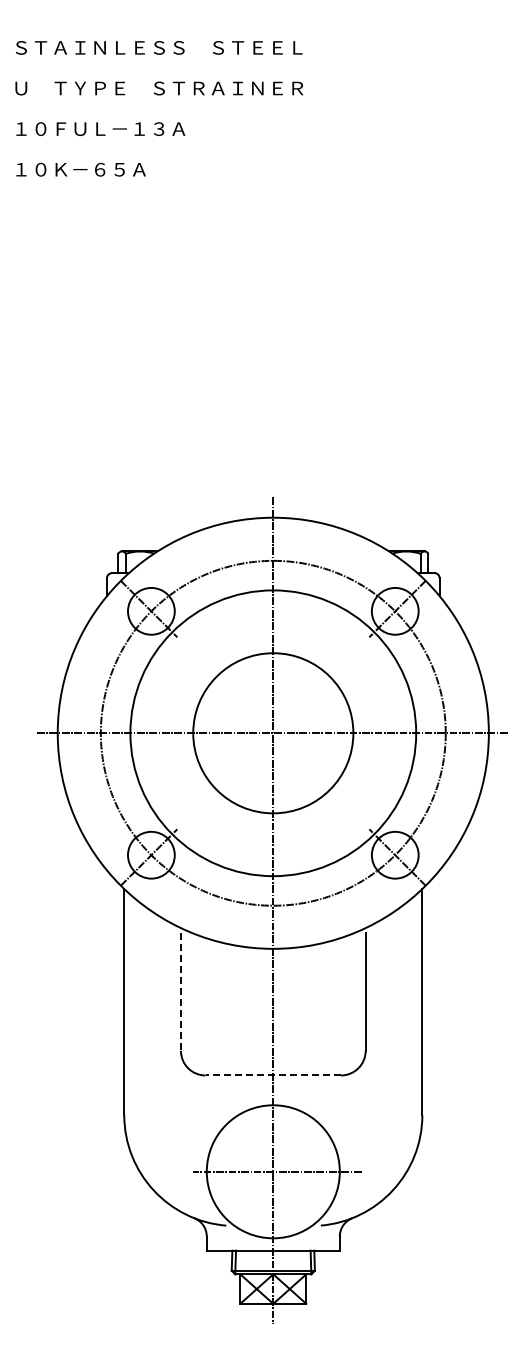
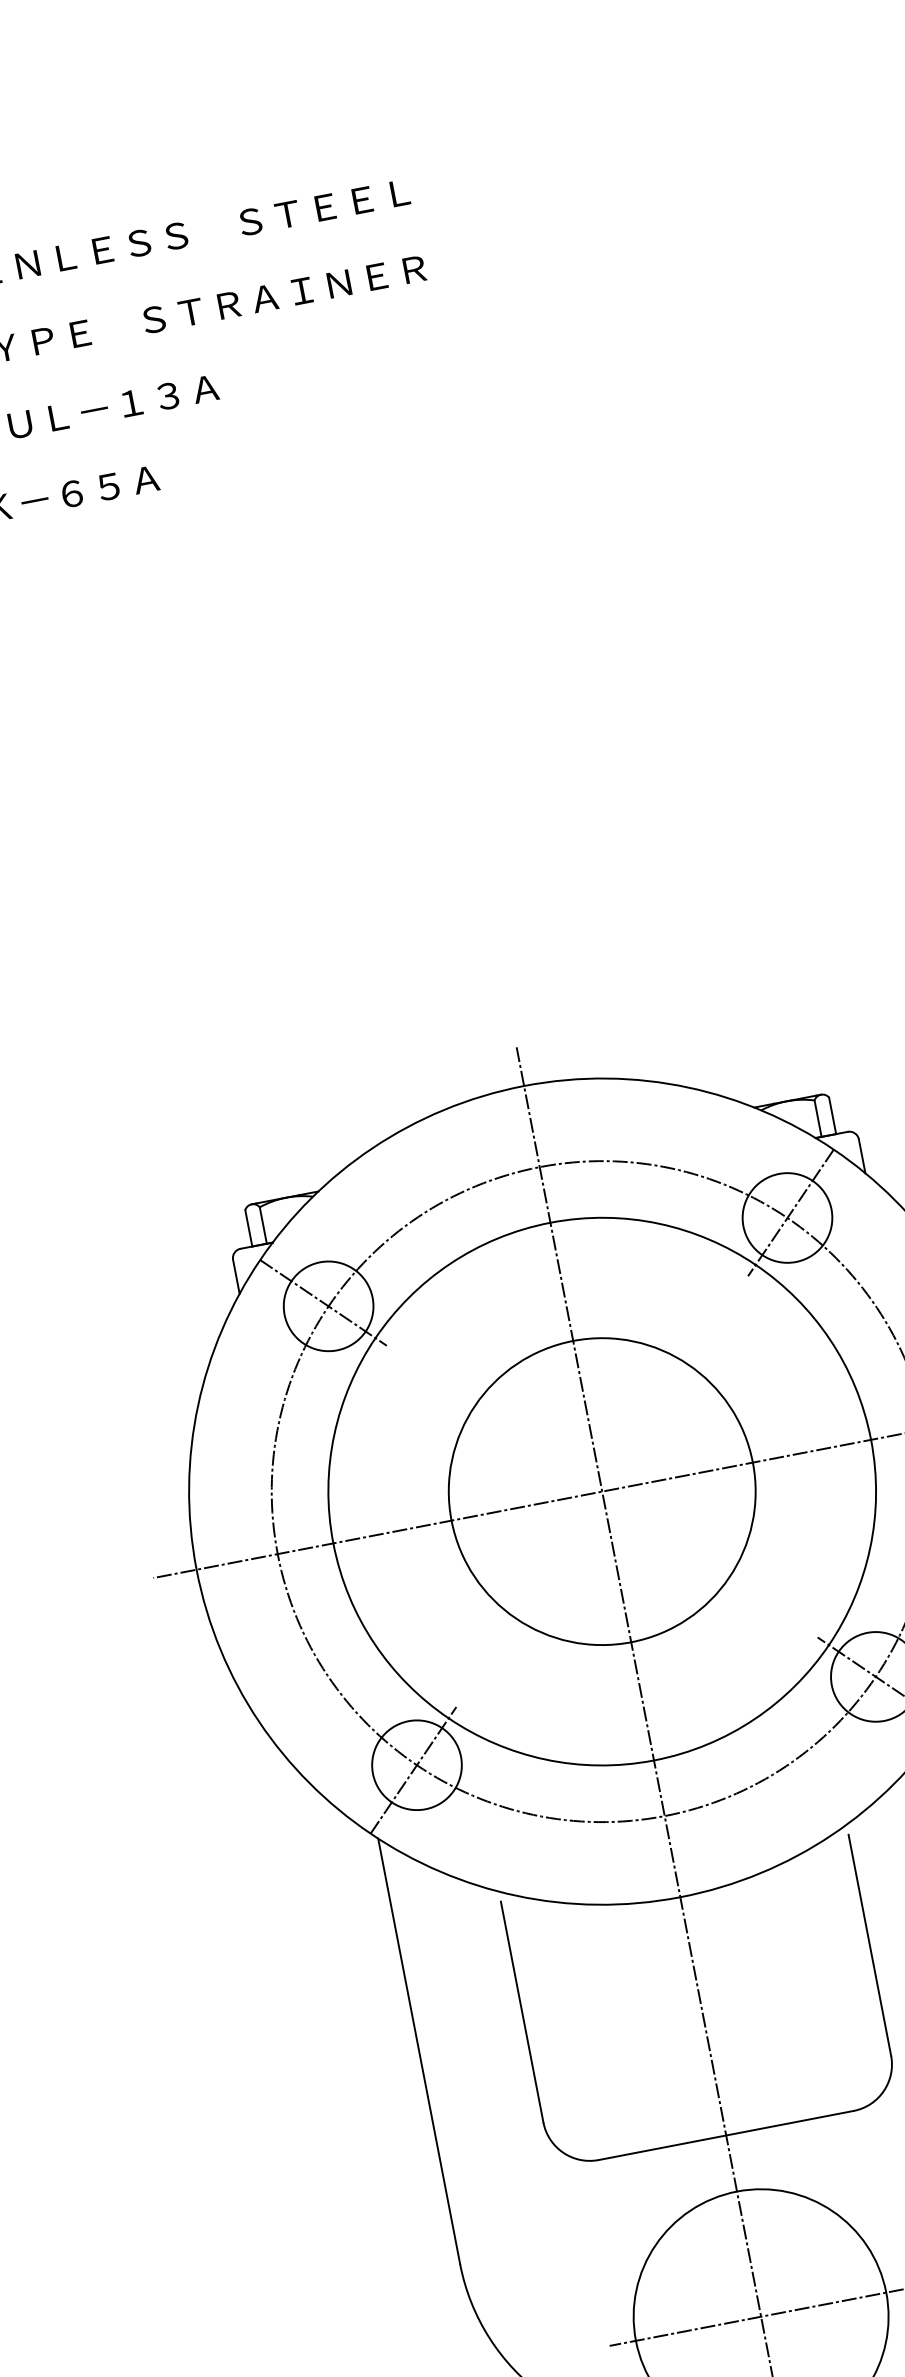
line: (180, 992) -> (521, 2012), dashed -> solid
line: (273, 1075) -> (726, 2135), dashed -> solid

